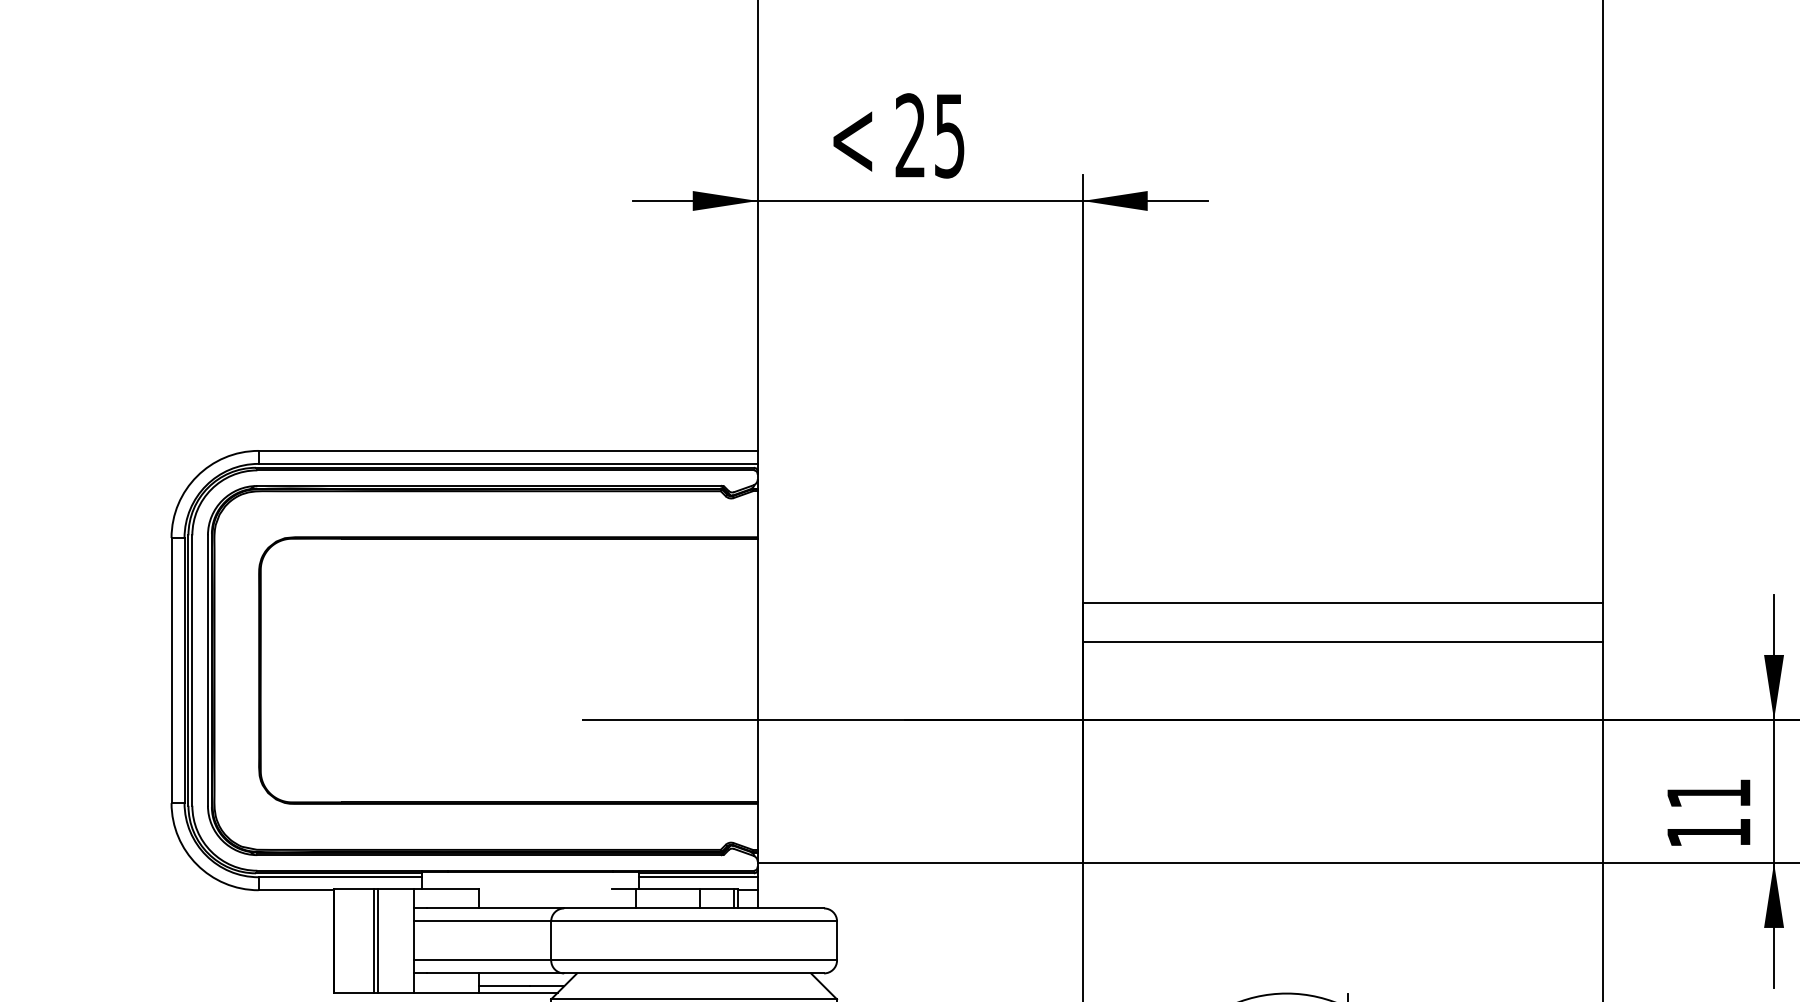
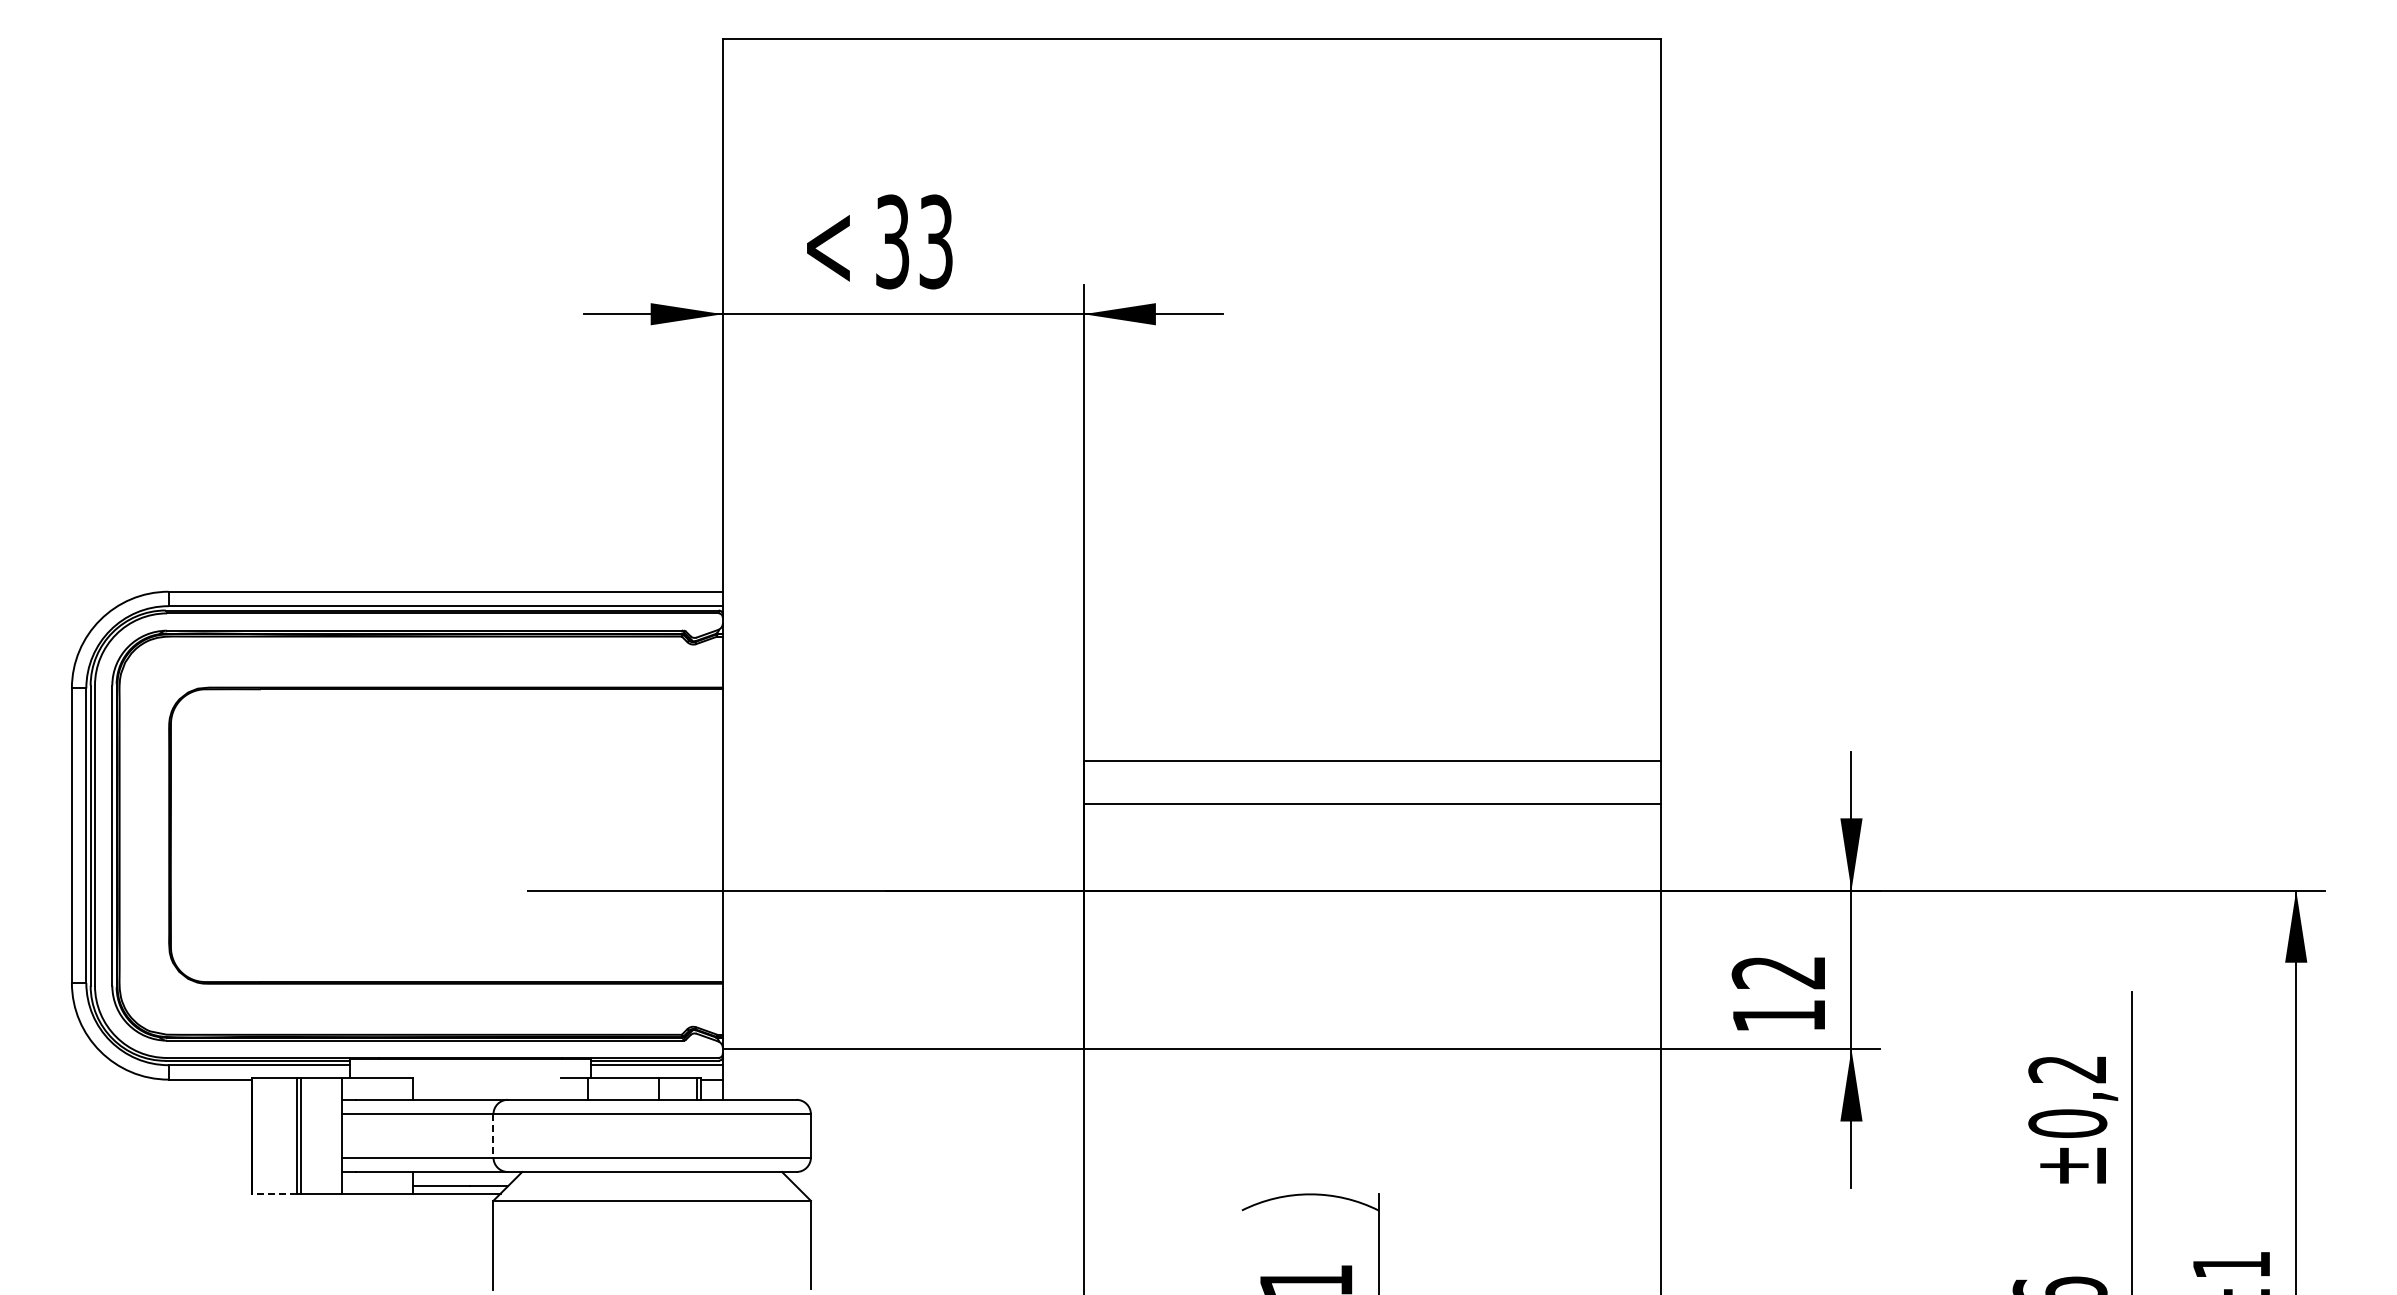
text: (930, 135) -> (914, 241), 25 -> 33
text: (1707, 794) -> (1777, 973), 11 -> 12
line: (551, 940) -> (493, 1135), solid -> dashed
line: (353, 992) -> (273, 1193), solid -> dashed

